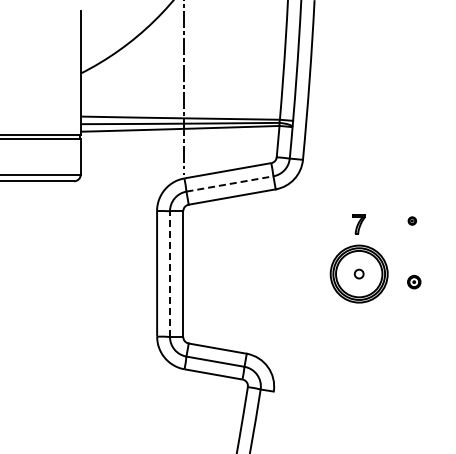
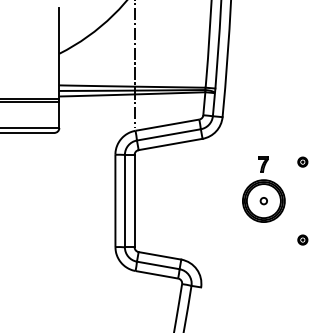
line: (230, 183) -> (169, 134), dashed -> solid
part: (412, 220) -> (303, 161), size x1.67
line: (170, 274) -> (125, 201), dashed -> solid
part: (414, 282) -> (303, 240), moved

